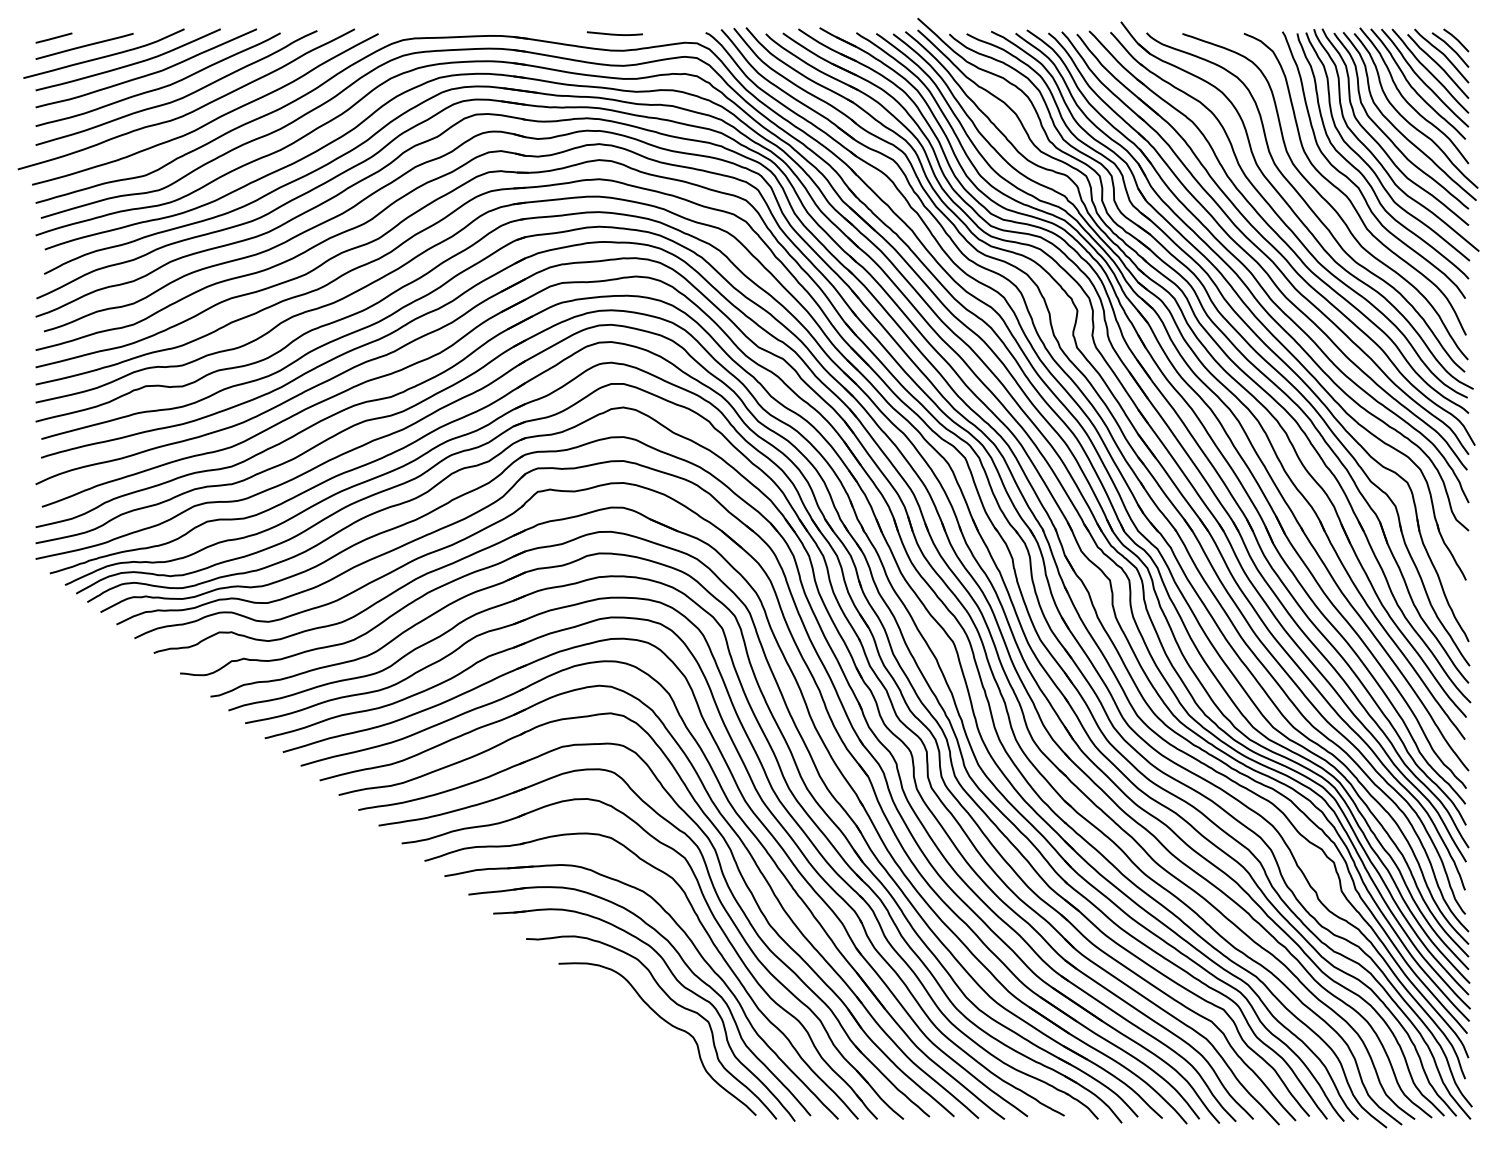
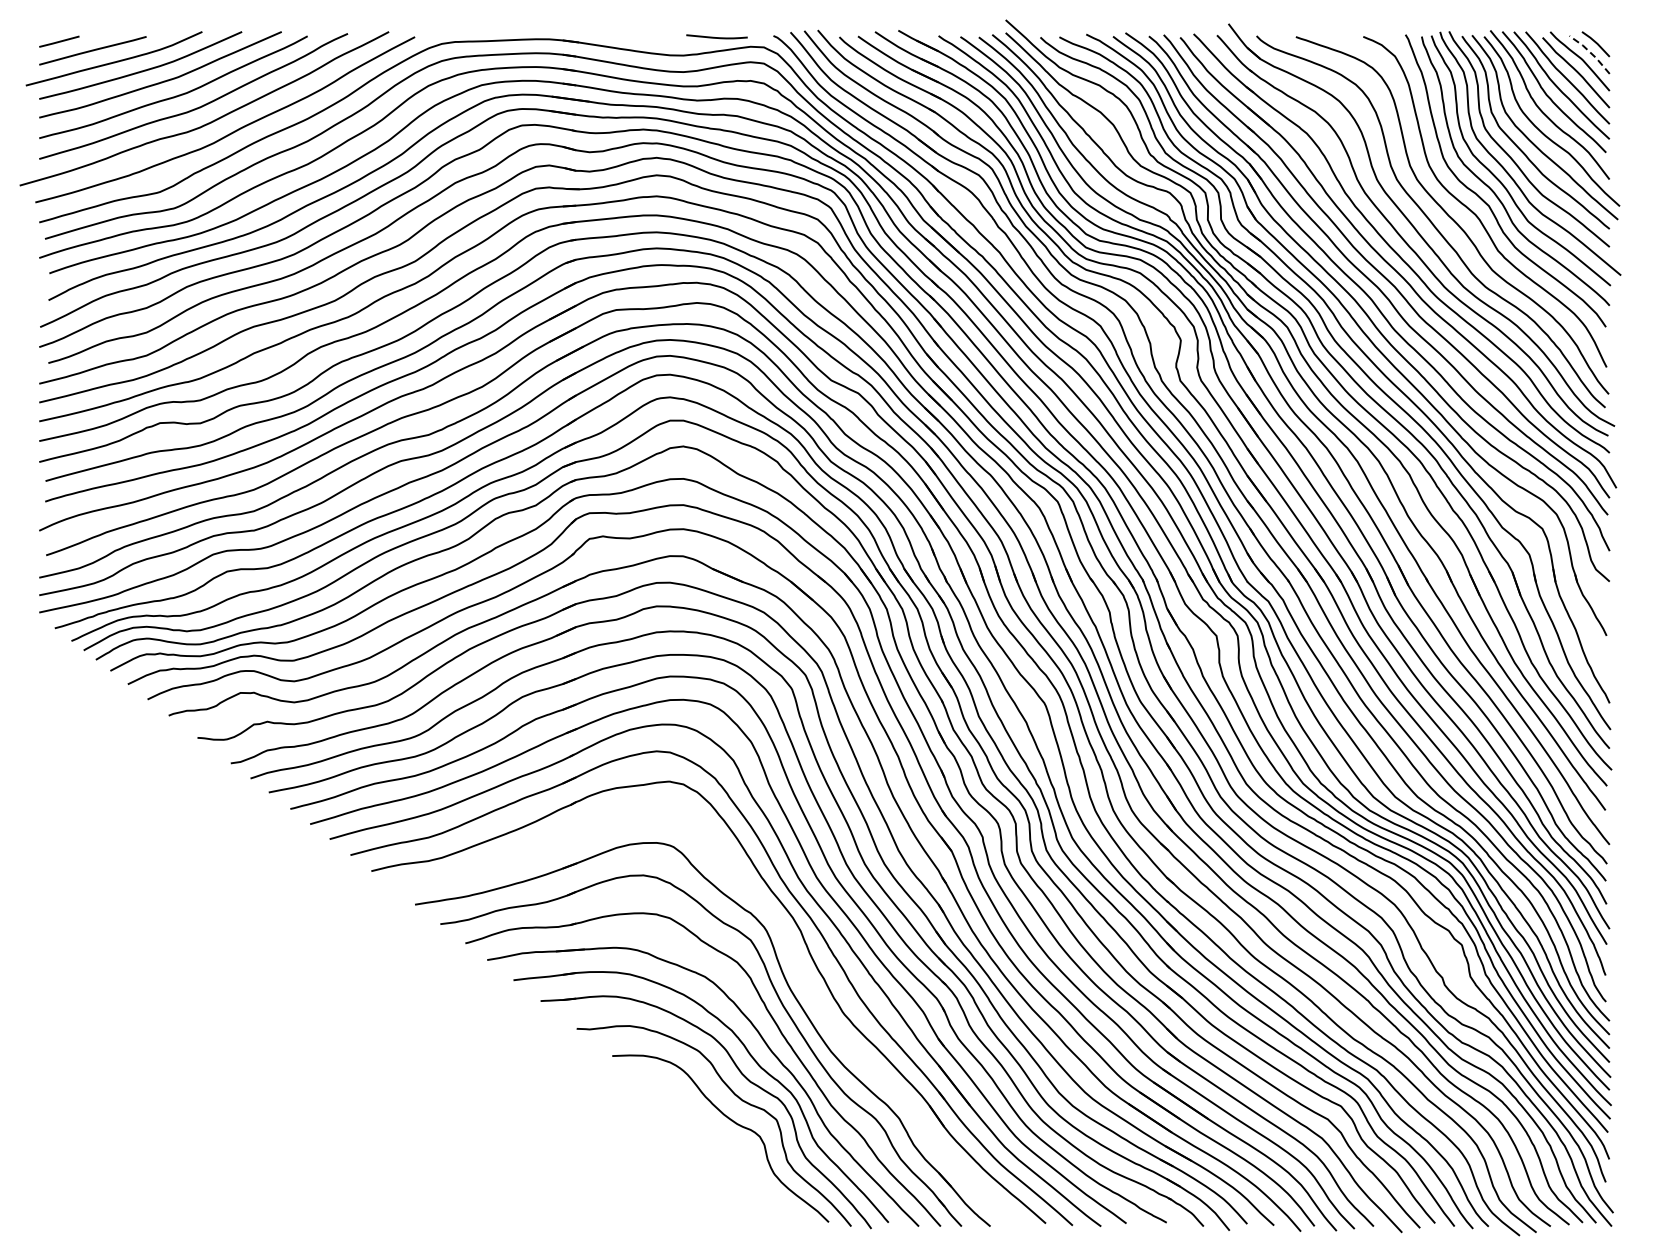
curve: (614, 34) -> (716, 37), moved
line: (1451, 47) -> (1590, 52), solid -> dashed
part: (727, 887) -> (797, 972), removed

